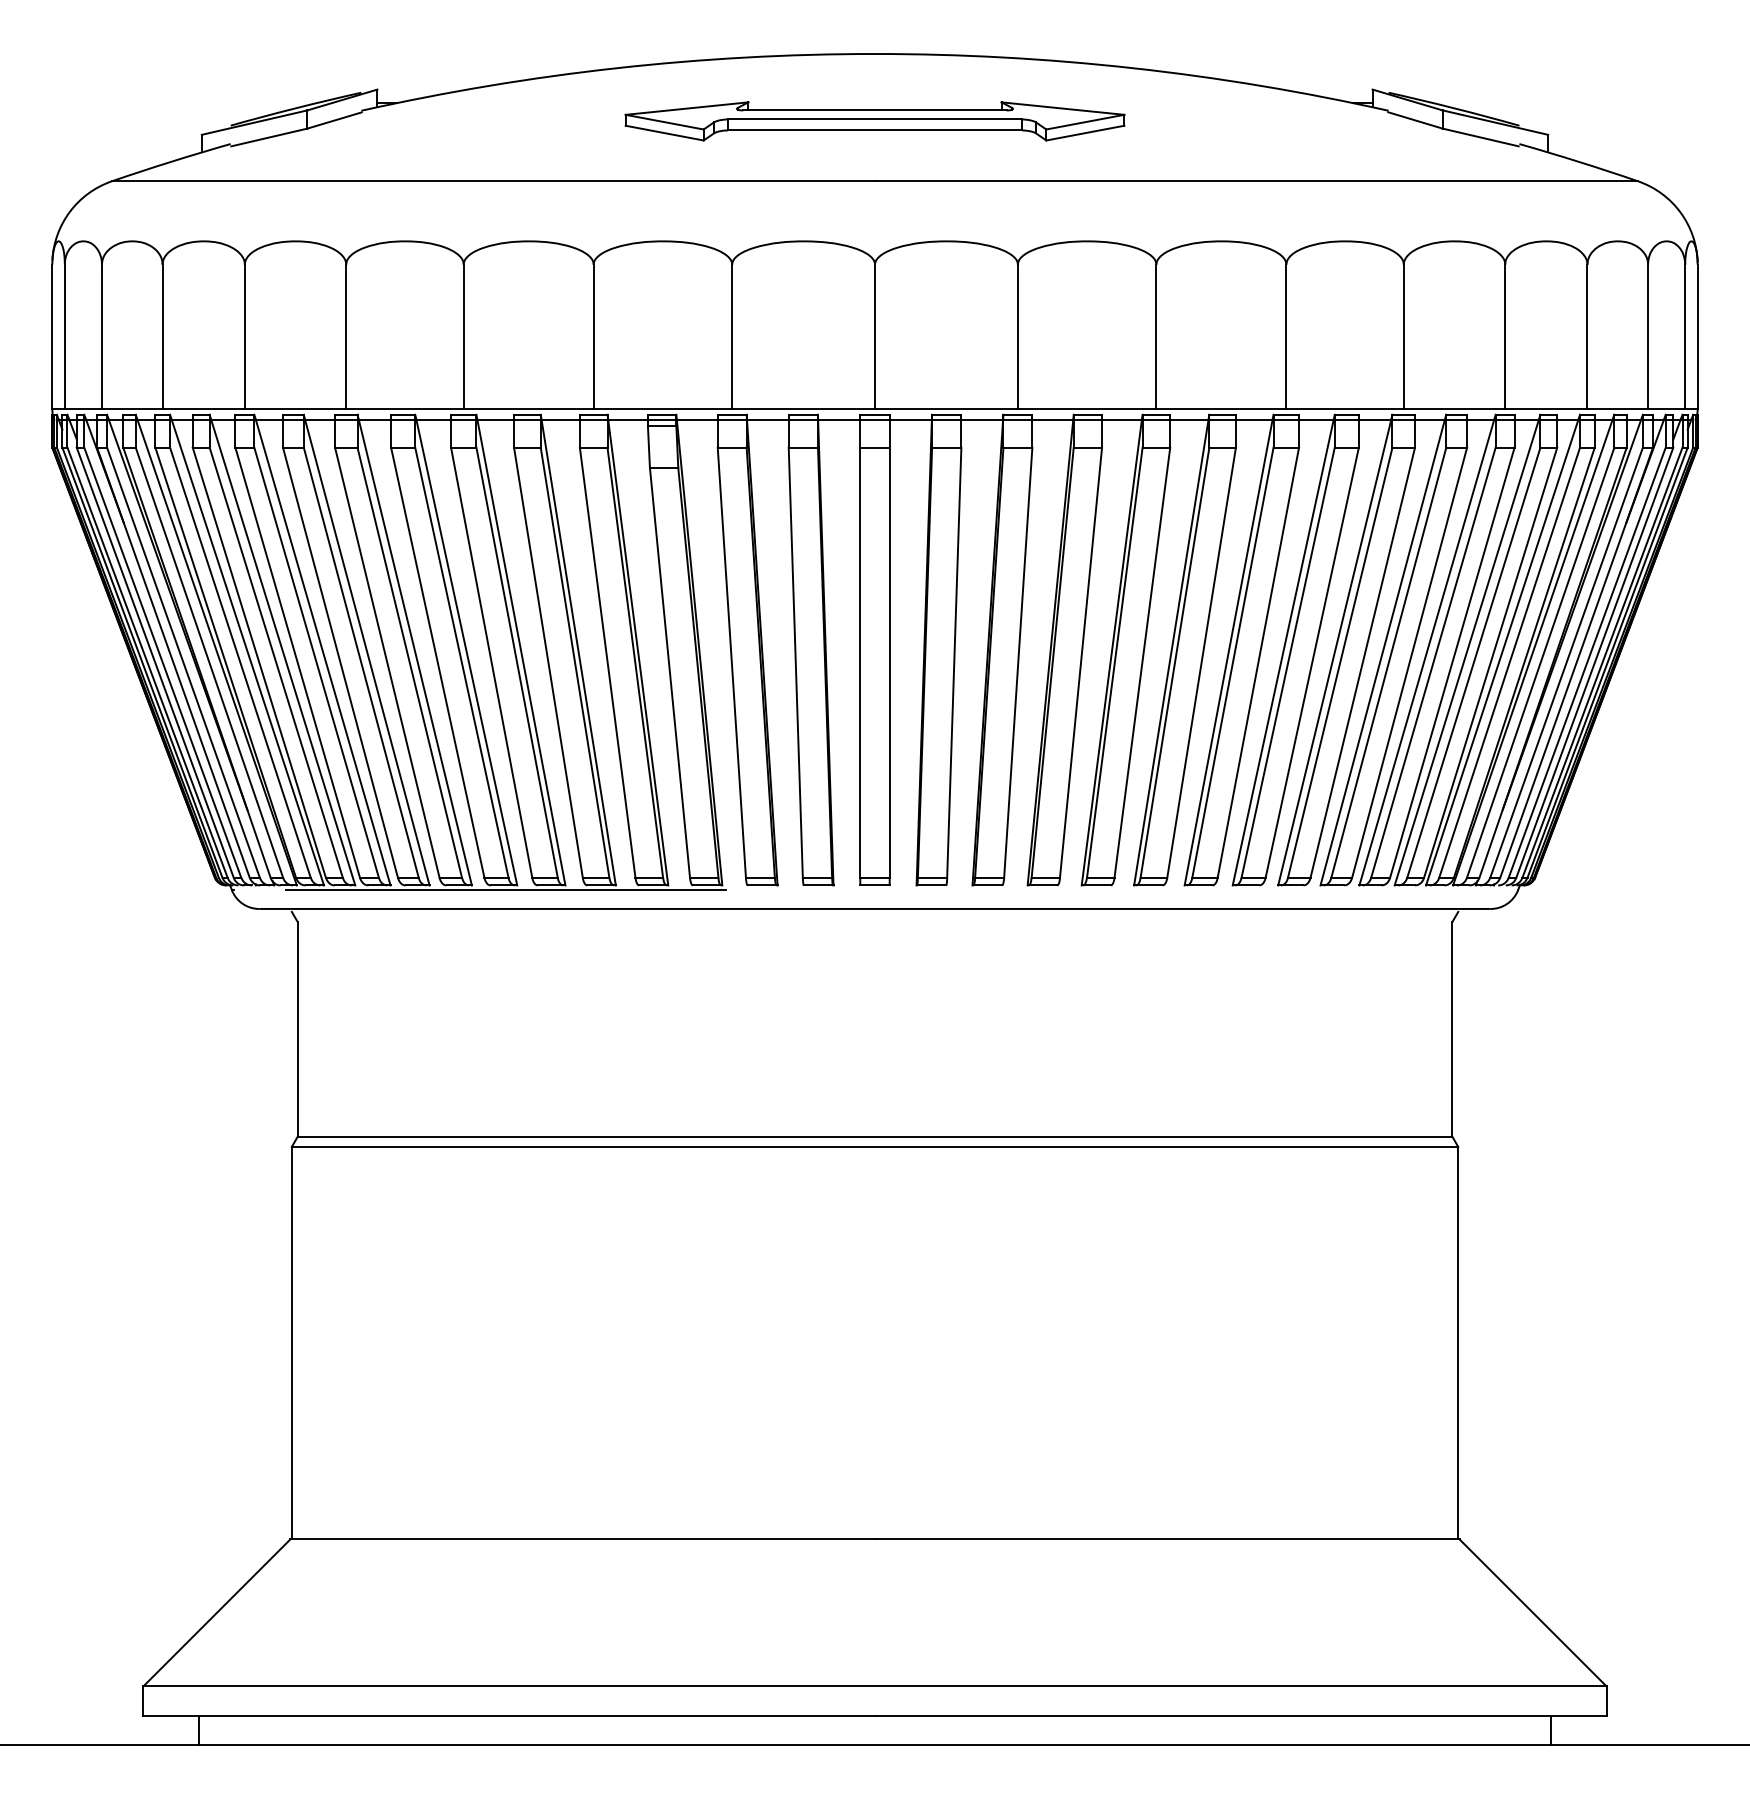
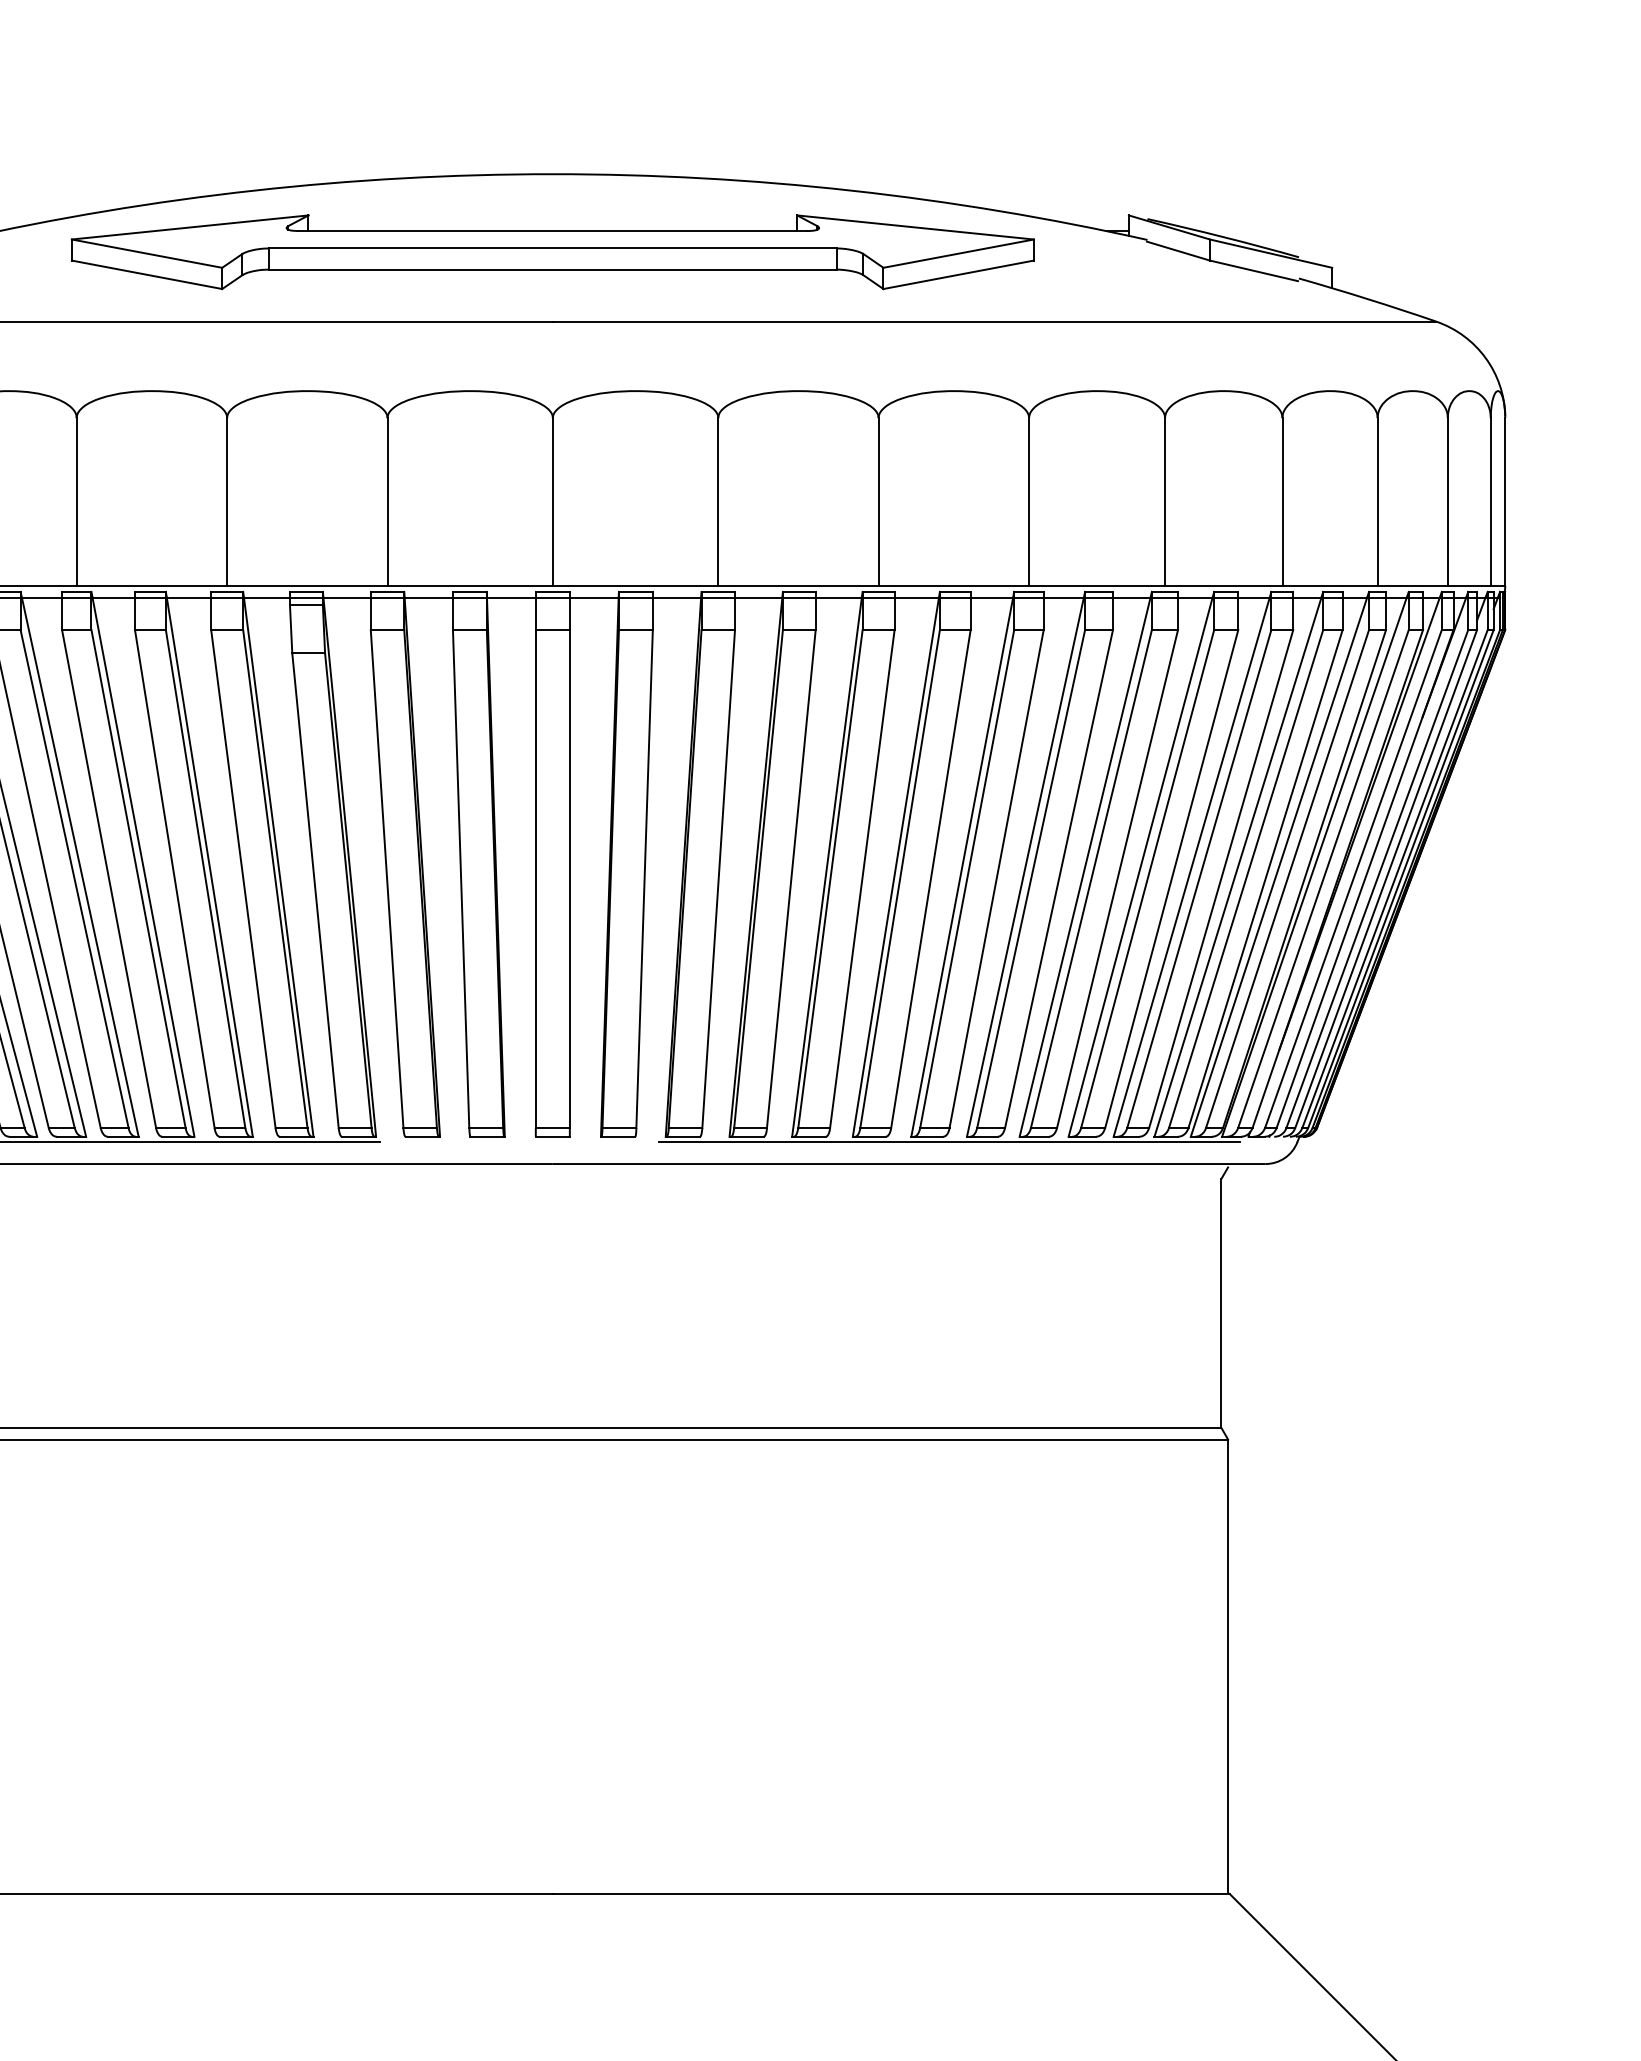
part: (874, 121) -> (552, 252), size x1.67
line: (1217, 889) -> (949, 1141), added

